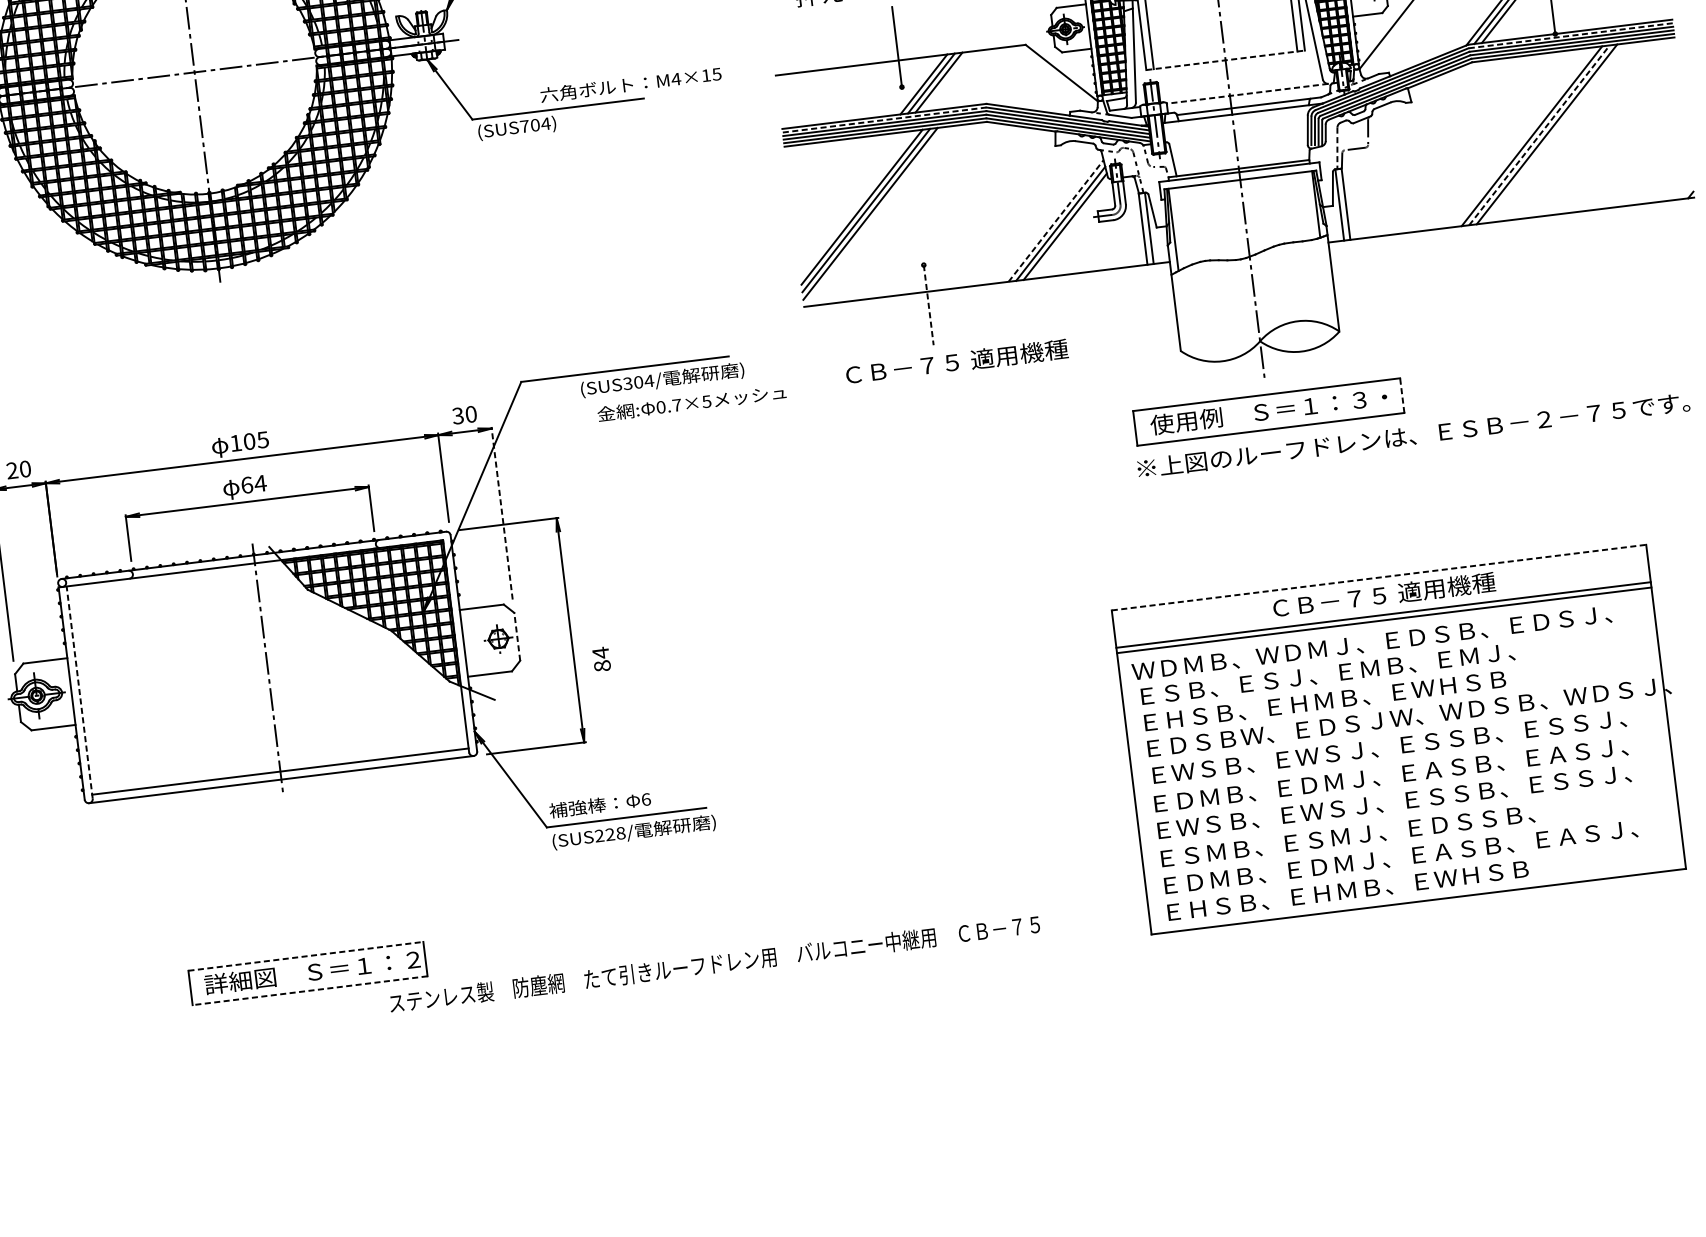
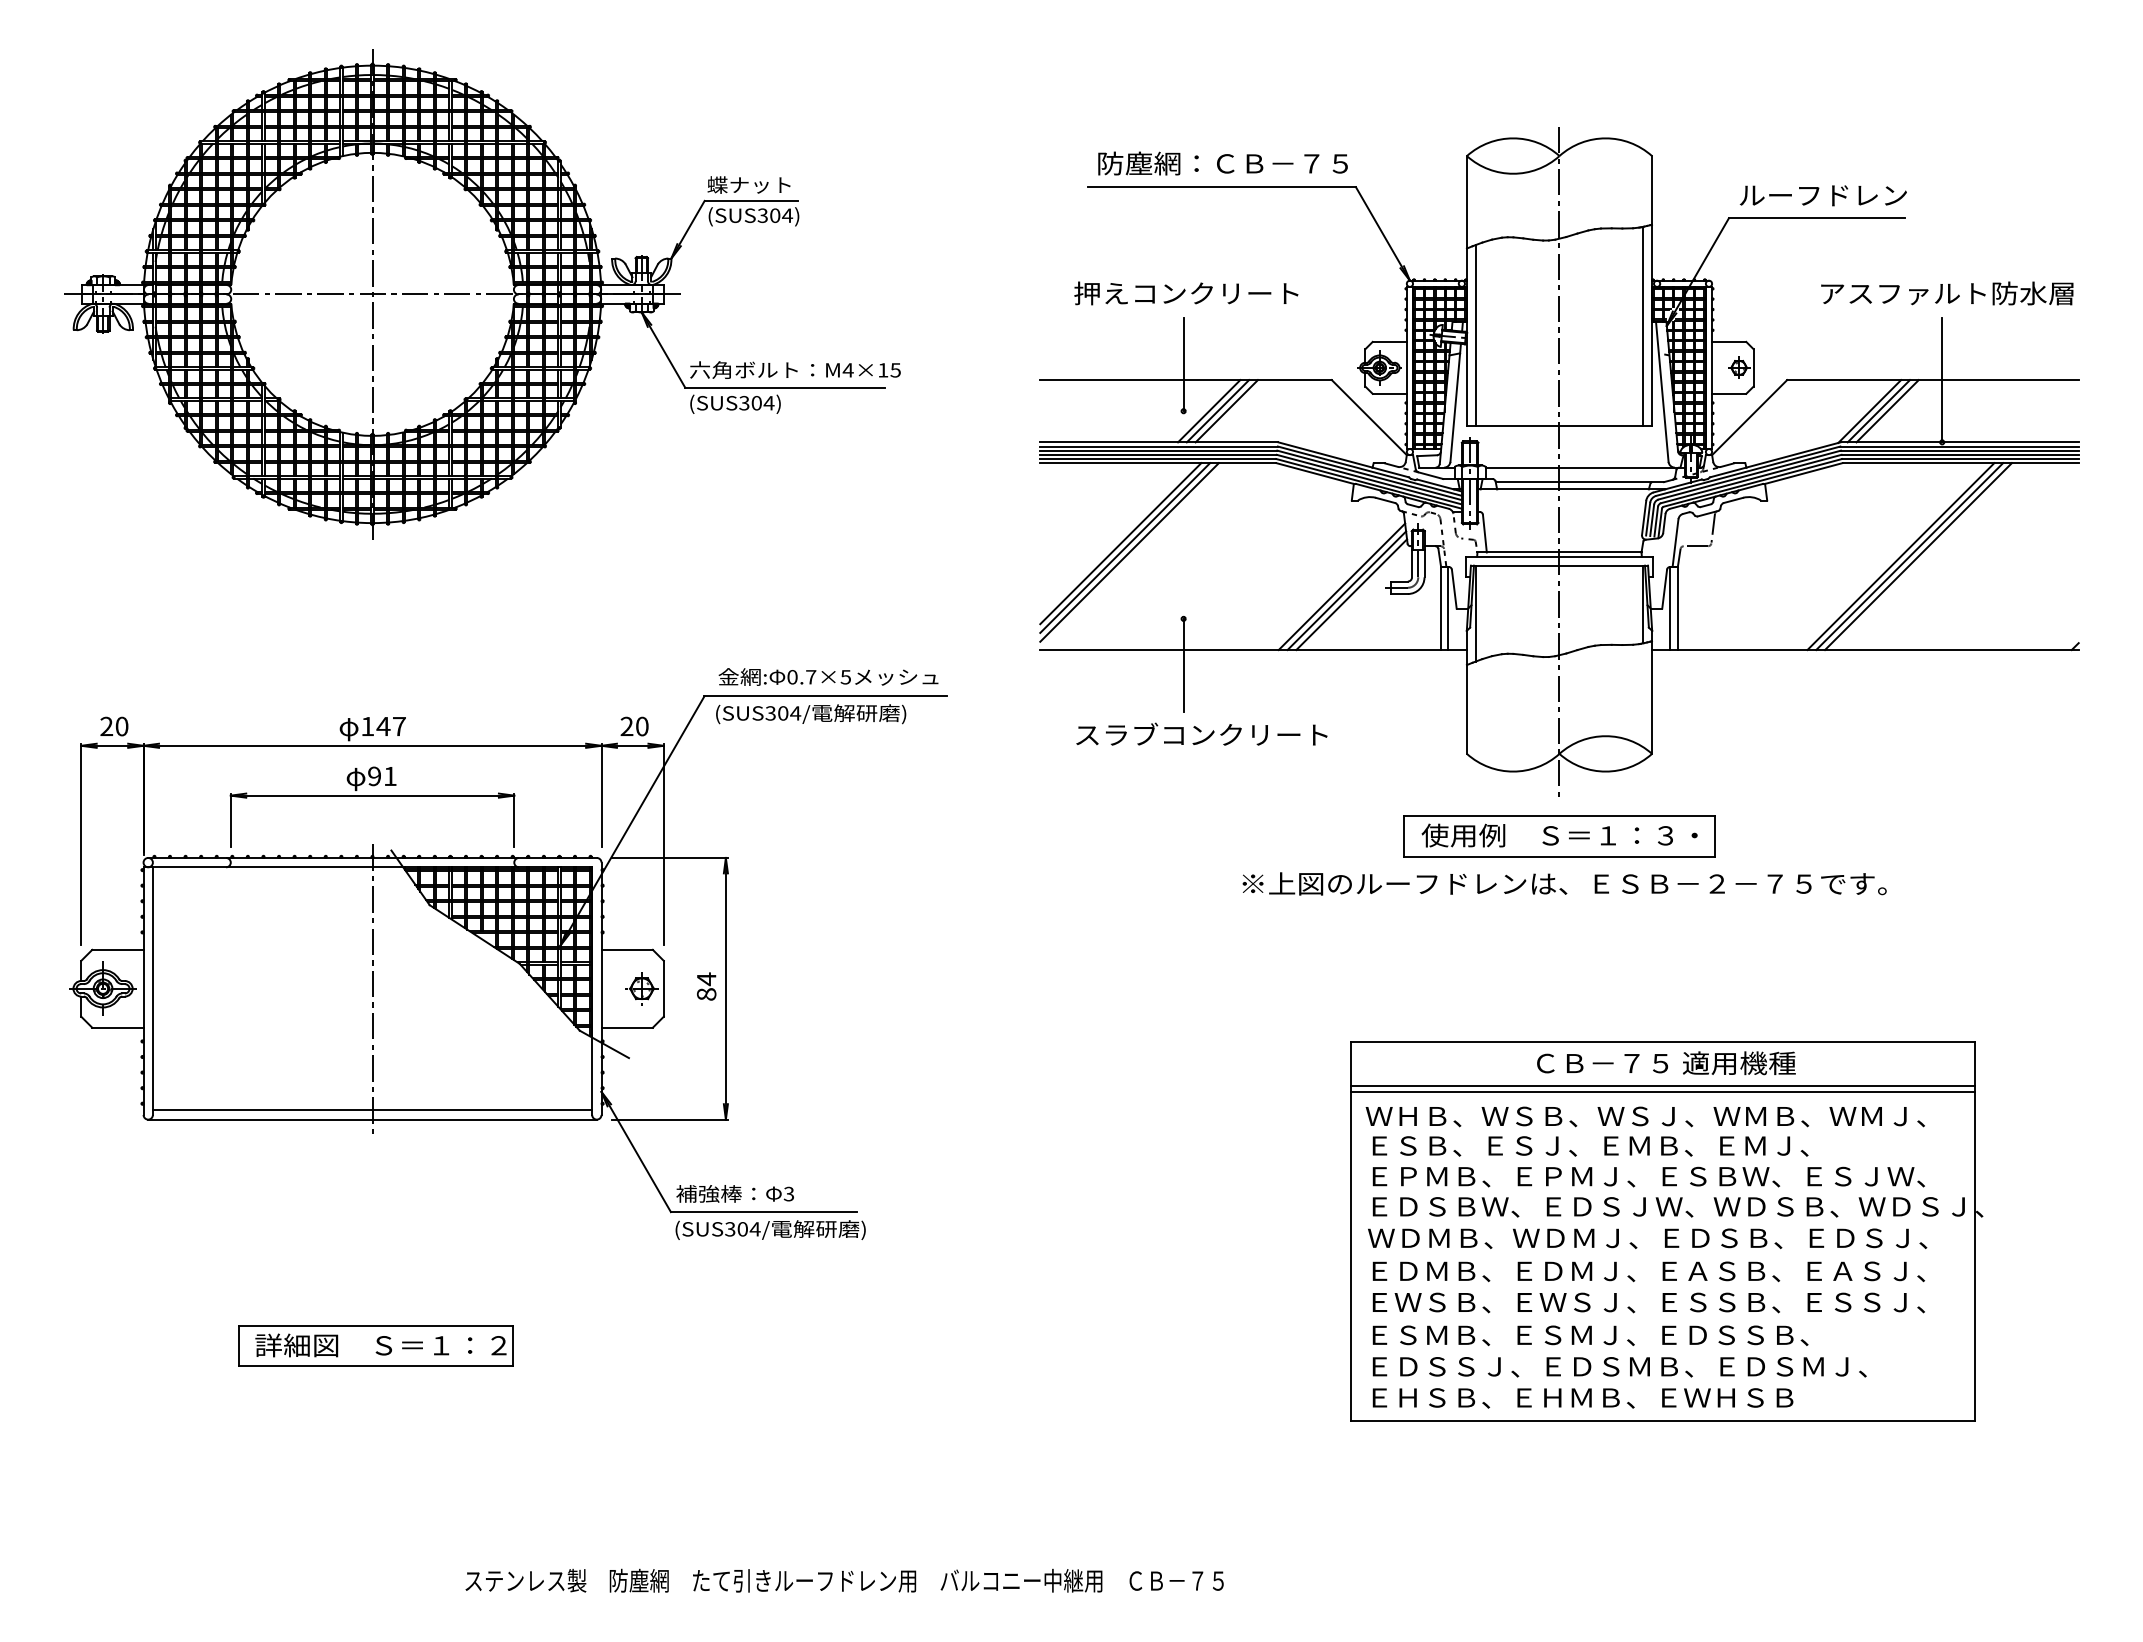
line: (1570, 35) -> (1959, 446), dashed -> solid
line: (1225, 60) -> (1559, 426), dashed -> solid
text: (630, 84) -> (795, 369), moved
line: (1252, 93) -> (1585, 467), dashed -> solid
line: (885, 119) -> (1159, 446), dashed -> solid
text: (524, 126) -> (744, 403), (SUS704) -> (SUS304)
line: (1540, 135) -> (1910, 556), dashed -> solid
line: (1337, 148) -> (1675, 543), dashed -> solid
line: (1056, 220) -> (1342, 586), dashed -> solid
line: (928, 305) -> (1183, 665), dashed -> solid
text: (955, 361) -> (1206, 734), ＣＢ－７５ 適用機種 -> スラブコンクリート
text: (662, 380) -> (811, 714), moved
line: (1402, 394) -> (1715, 835), dashed -> solid
text: (691, 402) -> (828, 676), moved
text: (457, 415) -> (626, 726), 30 -> 20
text: (1413, 435) -> (1564, 883), moved
text: (255, 440) -> (390, 726), 105 -> 147
text: (253, 484) -> (382, 776), 64 -> 91
line: (501, 513) -> (663, 844), dashed -> solid
line: (1378, 577) -> (1662, 1042), dashed -> solid
line: (516, 636) -> (663, 988), dashed -> solid
text: (1367, 643) -> (1640, 1116), ＷＤＭＢ、ＷＤＭＪ、ＥＤＳＢ、ＥＤＳＪ、 -> ＷＨＢ、ＷＳＢ、ＷＳＪ、ＷＭＢ、ＷＭＪ、
text: (601, 659) -> (706, 986), moved
line: (79, 692) -> (152, 991), dashed -> solid
text: (1392, 692) -> (1661, 1176), ＥＨＳＢ、ＥＨＭＢ、ＥＷＨＳＢ -> ＥＰＭＢ、ＥＰＭＪ、ＥＳＢＷ、ＥＳＪＷ、
text: (1355, 751) -> (1611, 1238), ＥＷＳＢ、ＥＷＳＪ、ＥＳＳＢ、ＥＳＳＪ、 -> ＷＤＭＢ、ＷＤＭＪ、ＥＤＳＢ、ＥＤＳＪ、
text: (645, 799) -> (788, 1193), 6 -> 3
text: (610, 834) -> (742, 1229), (SUS228/ -> (SUS304/
text: (1424, 854) -> (1675, 1367), ＥＤＭＢ、ＥＤＭＪ、ＥＡＳＢ、ＥＡＳＪ、 -> ＥＤＳＳＪ、ＥＤＳＭＢ、ＥＤＳＭＪ、
line: (306, 956) -> (376, 1326), dashed -> solid
text: (714, 963) -> (844, 1580), moved
line: (309, 990) -> (375, 1366), dashed -> solid

